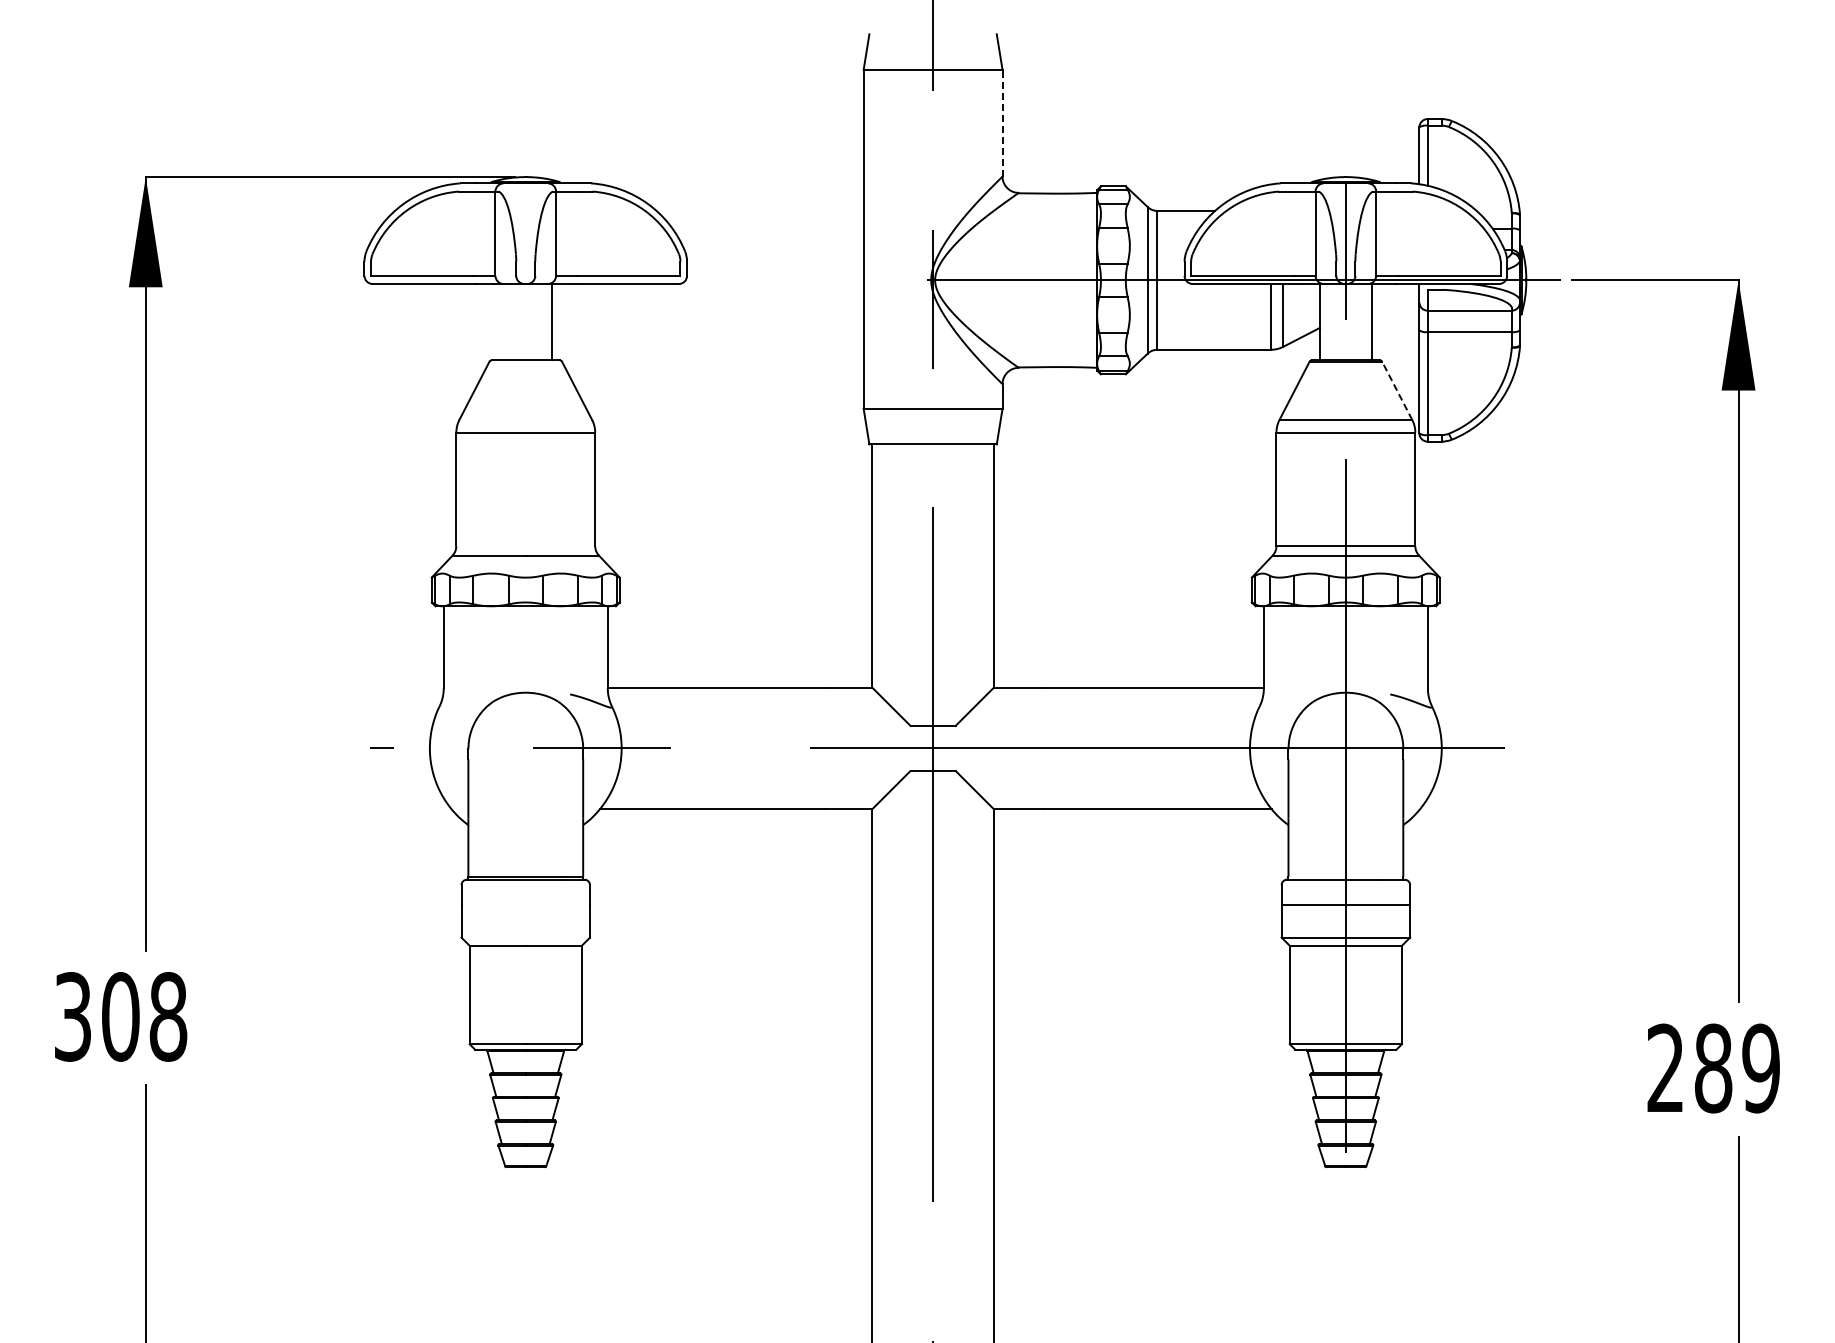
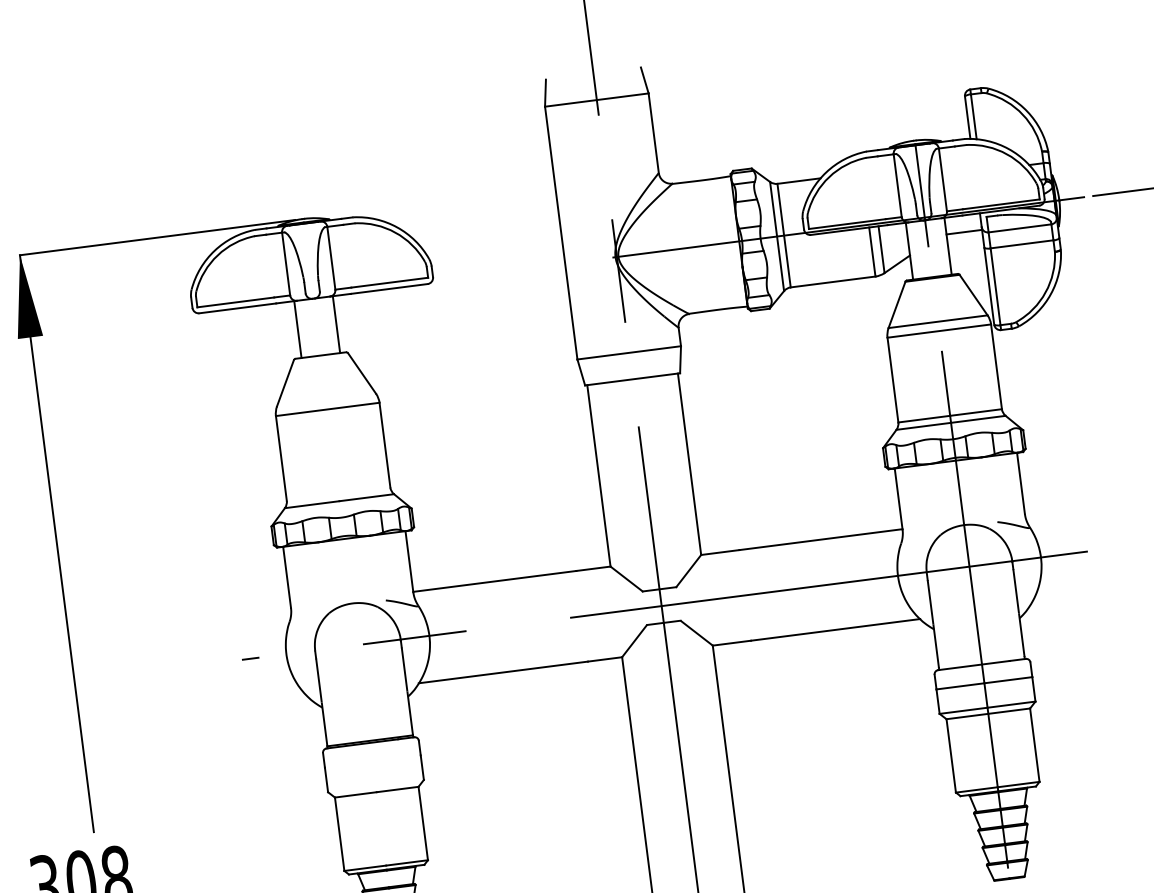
line: (1002, 122) -> (653, 132), dashed -> solid
line: (1395, 306) -> (964, 232), added
line: (499, 322) -> (297, 329), added
line: (1397, 390) -> (973, 294), dashed -> solid

